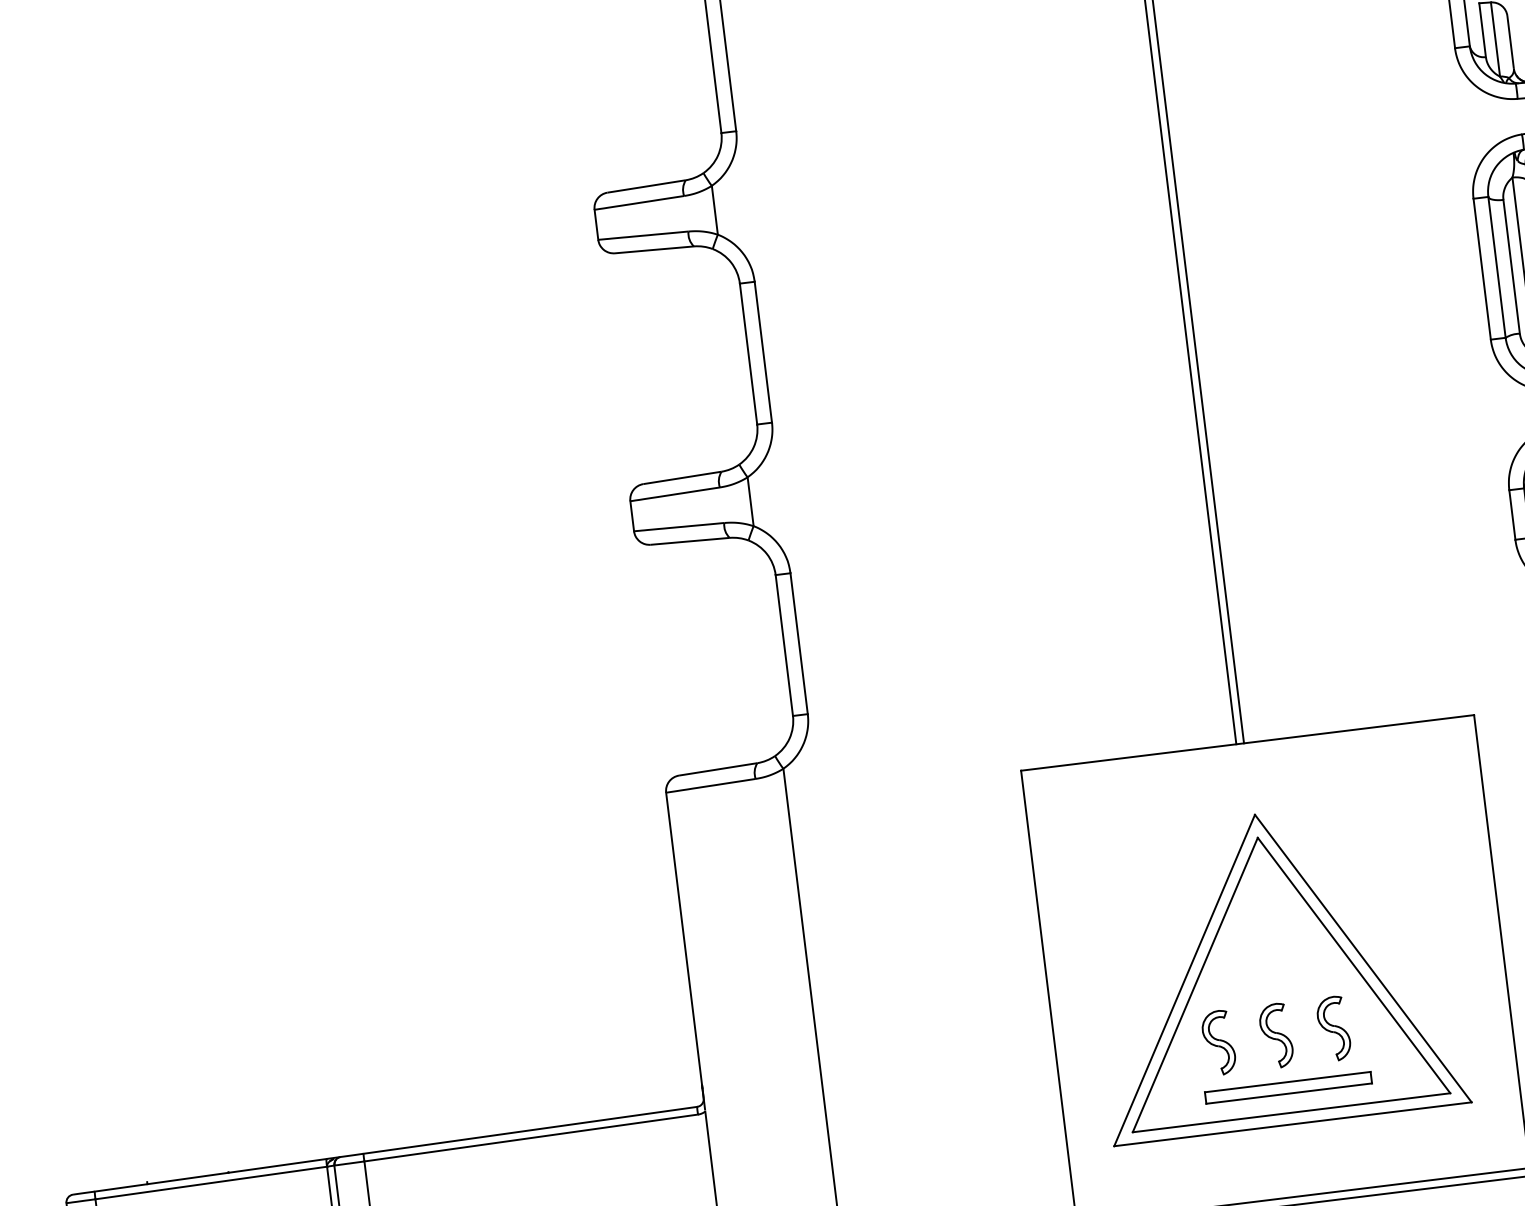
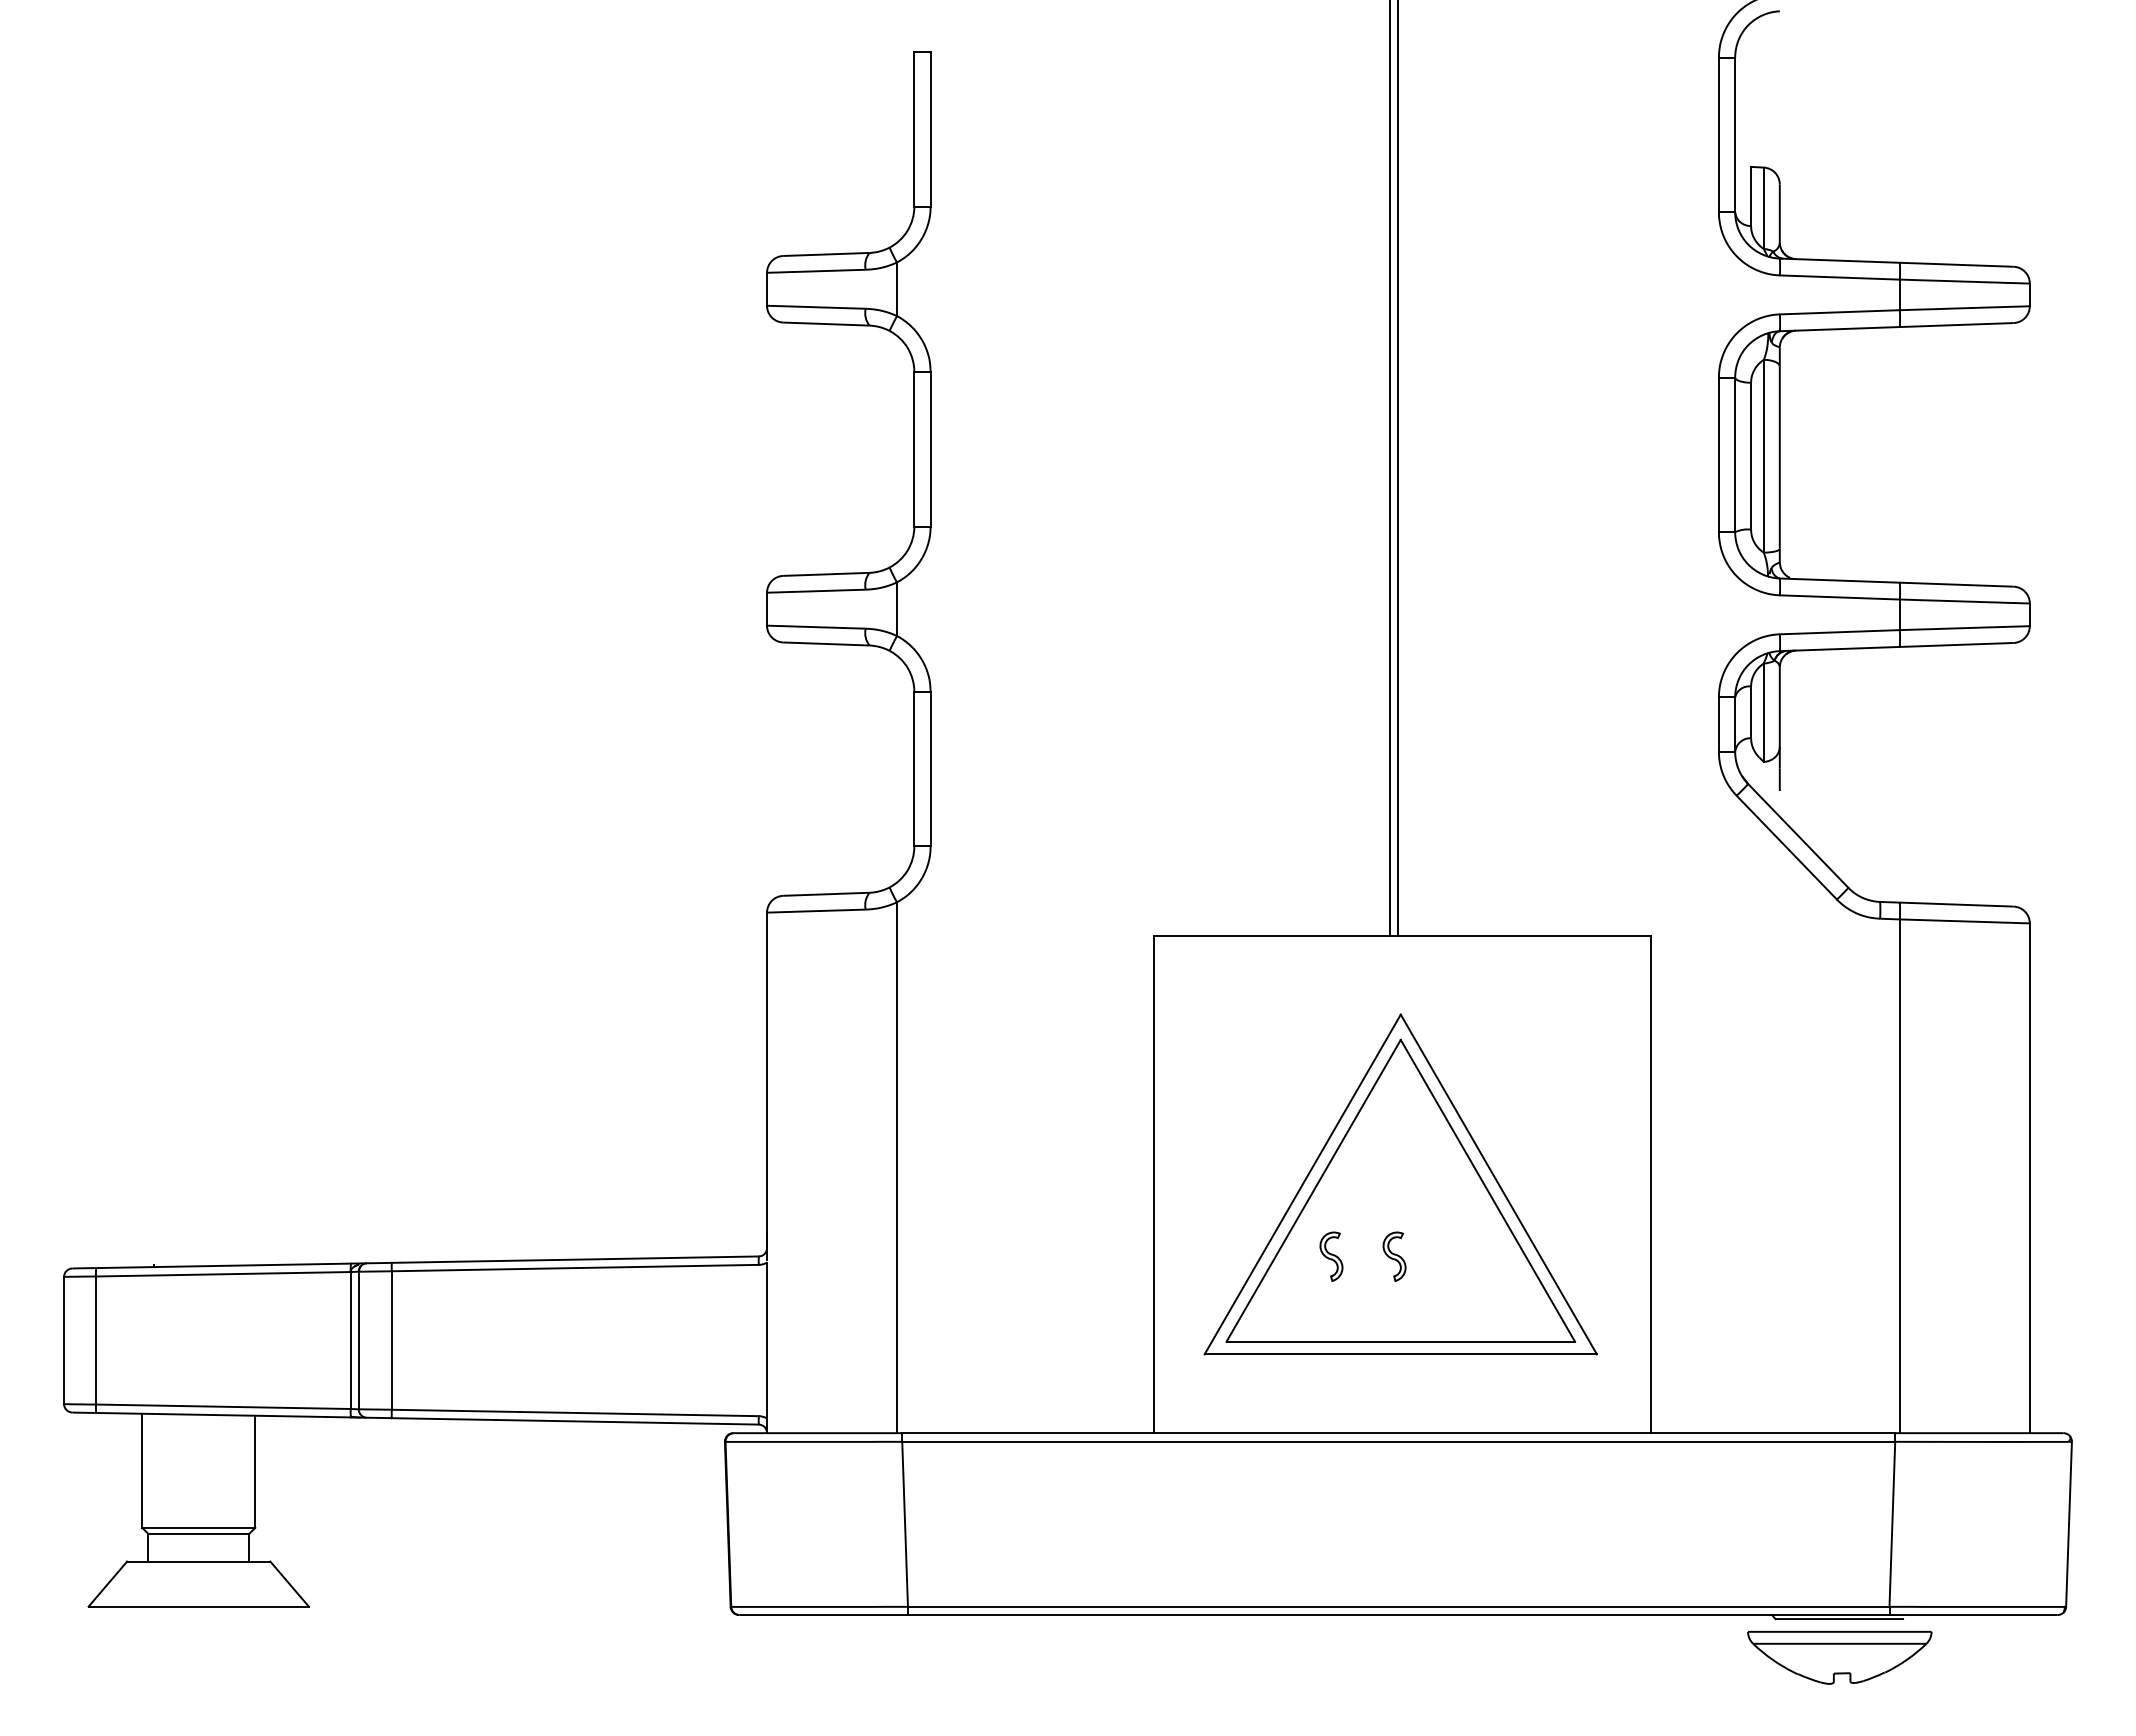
part: (1333, 1028) -> (1457, 1256), removed
part: (1276, 1035) -> (1394, 1256), size x0.7
part: (1218, 1042) -> (1331, 1256), size x0.7
part: (1288, 1087) -> (1400, 1314), removed

